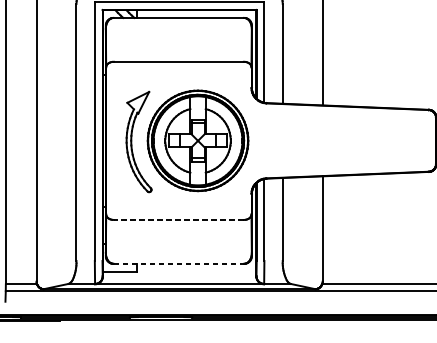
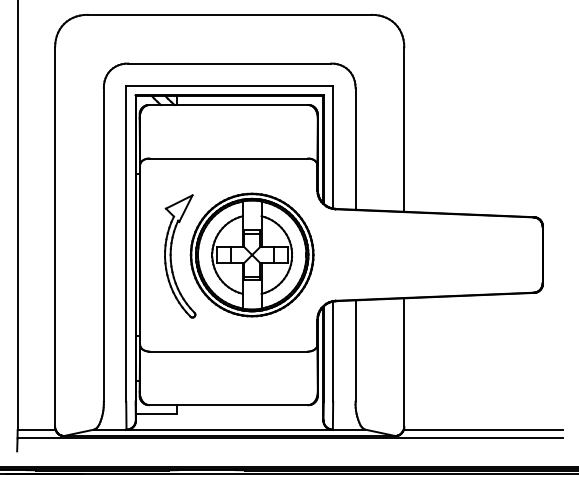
line: (178, 219) -> (228, 351), dashed -> solid
line: (178, 264) -> (228, 405), dashed -> solid

